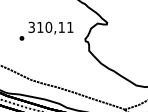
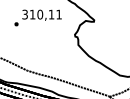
text: (46, 30) -> (38, 17), moved

